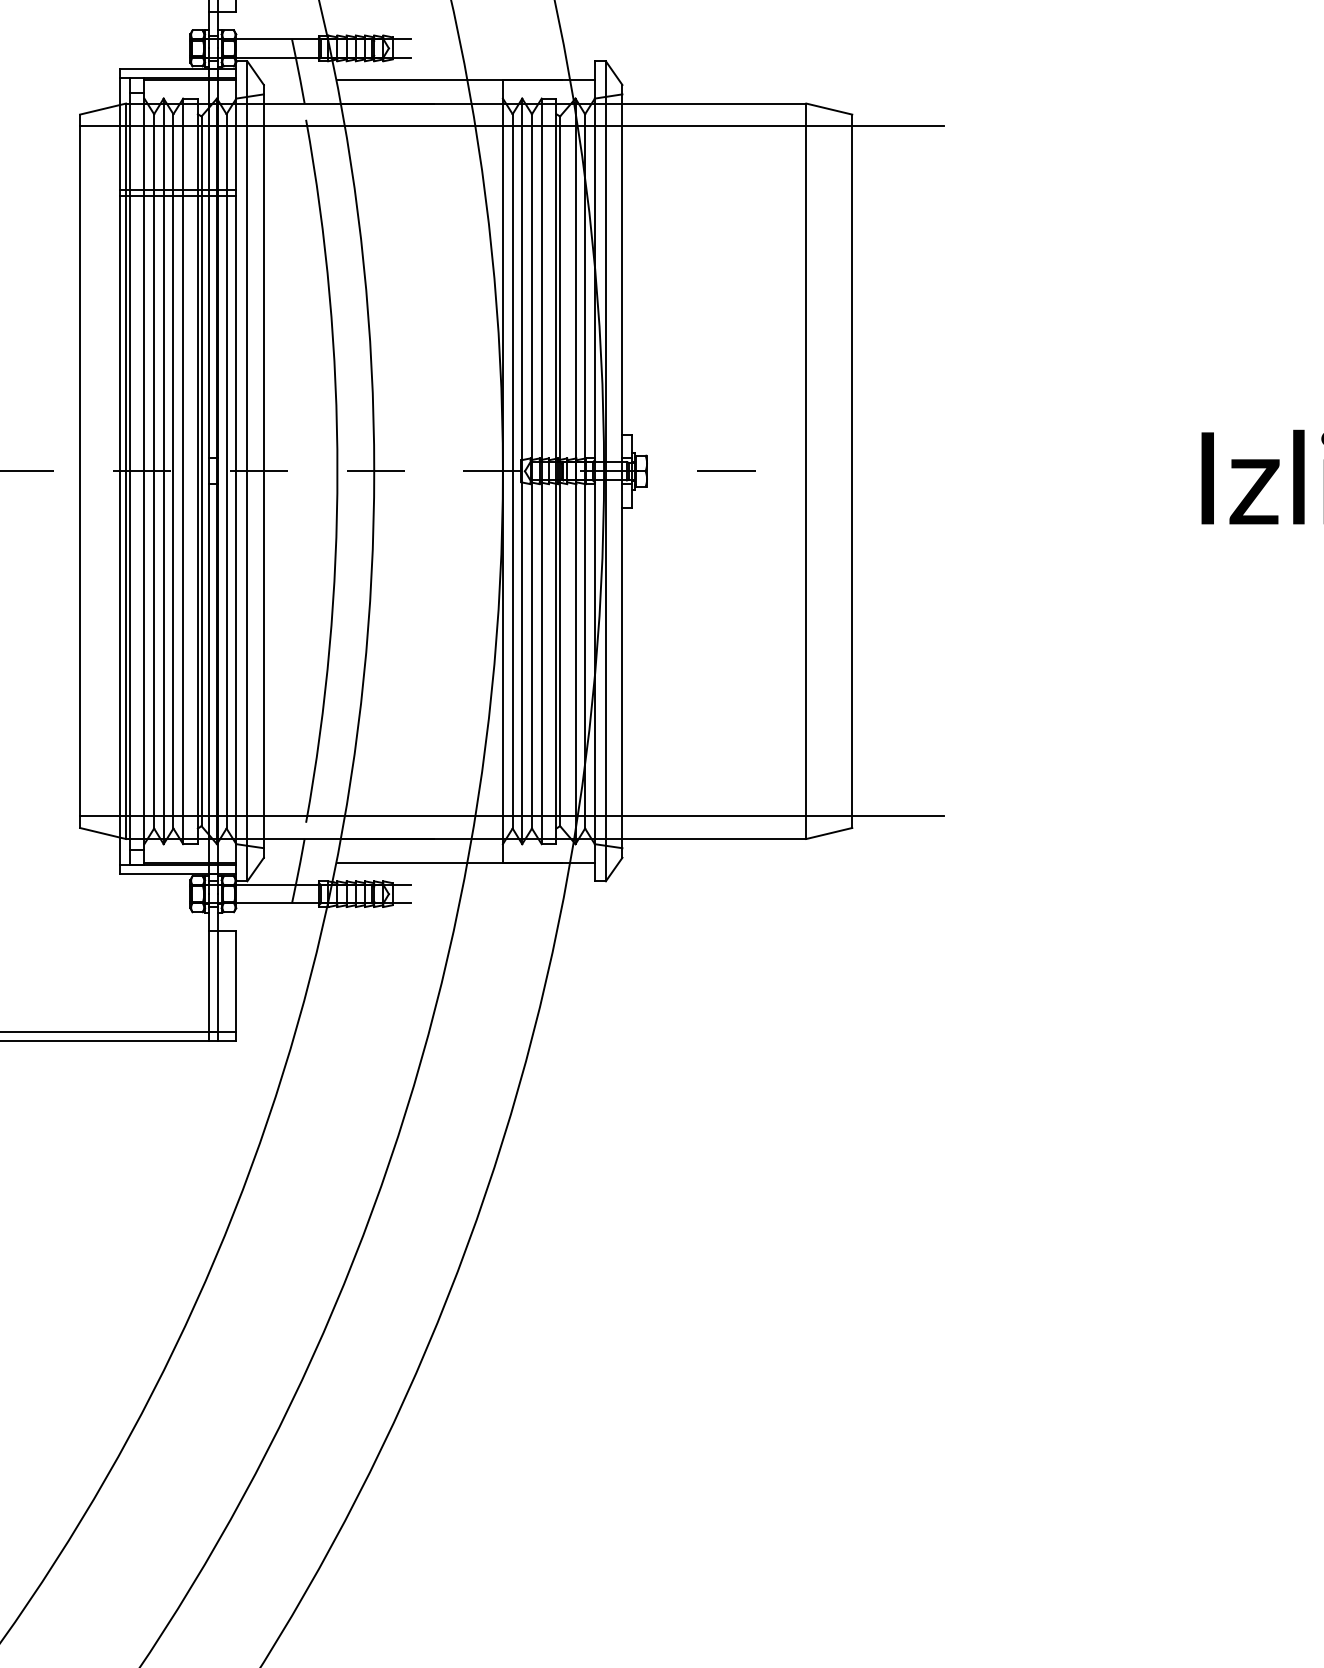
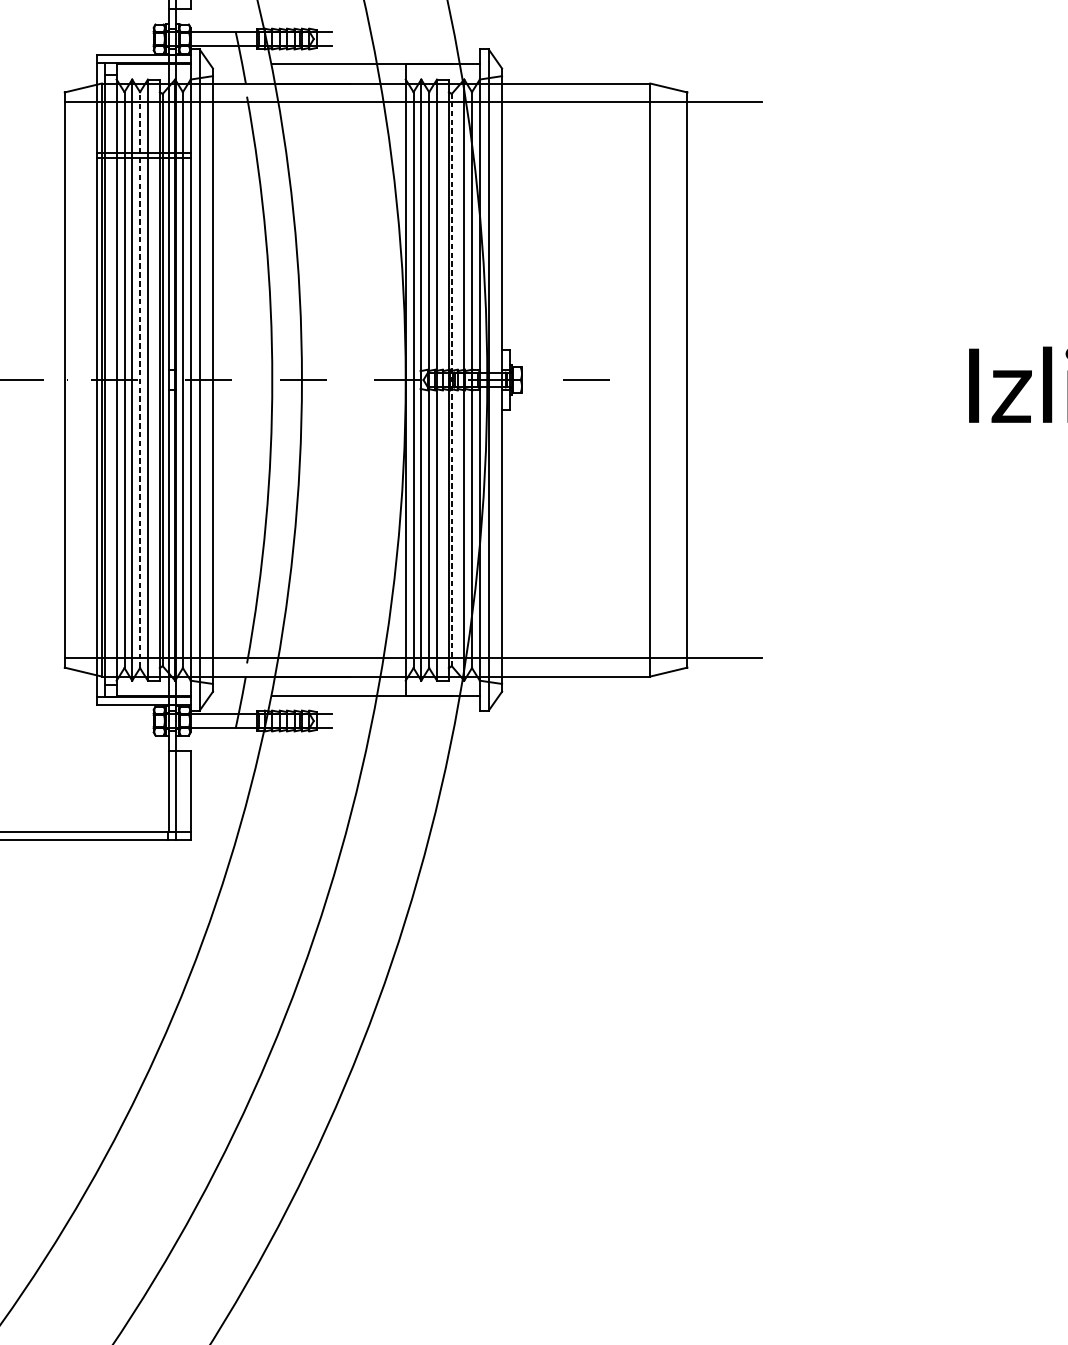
line: (173, 470) -> (140, 379), solid -> dashed
line: (560, 471) -> (452, 380), solid -> dashed

